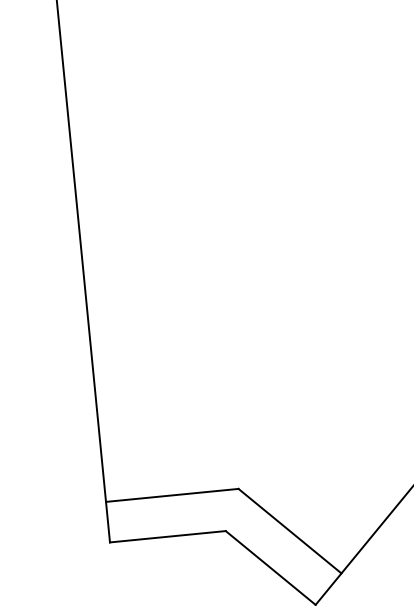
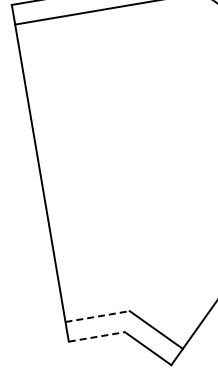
line: (172, 495) -> (97, 316), solid -> dashed
line: (169, 535) -> (97, 336), solid -> dashed

